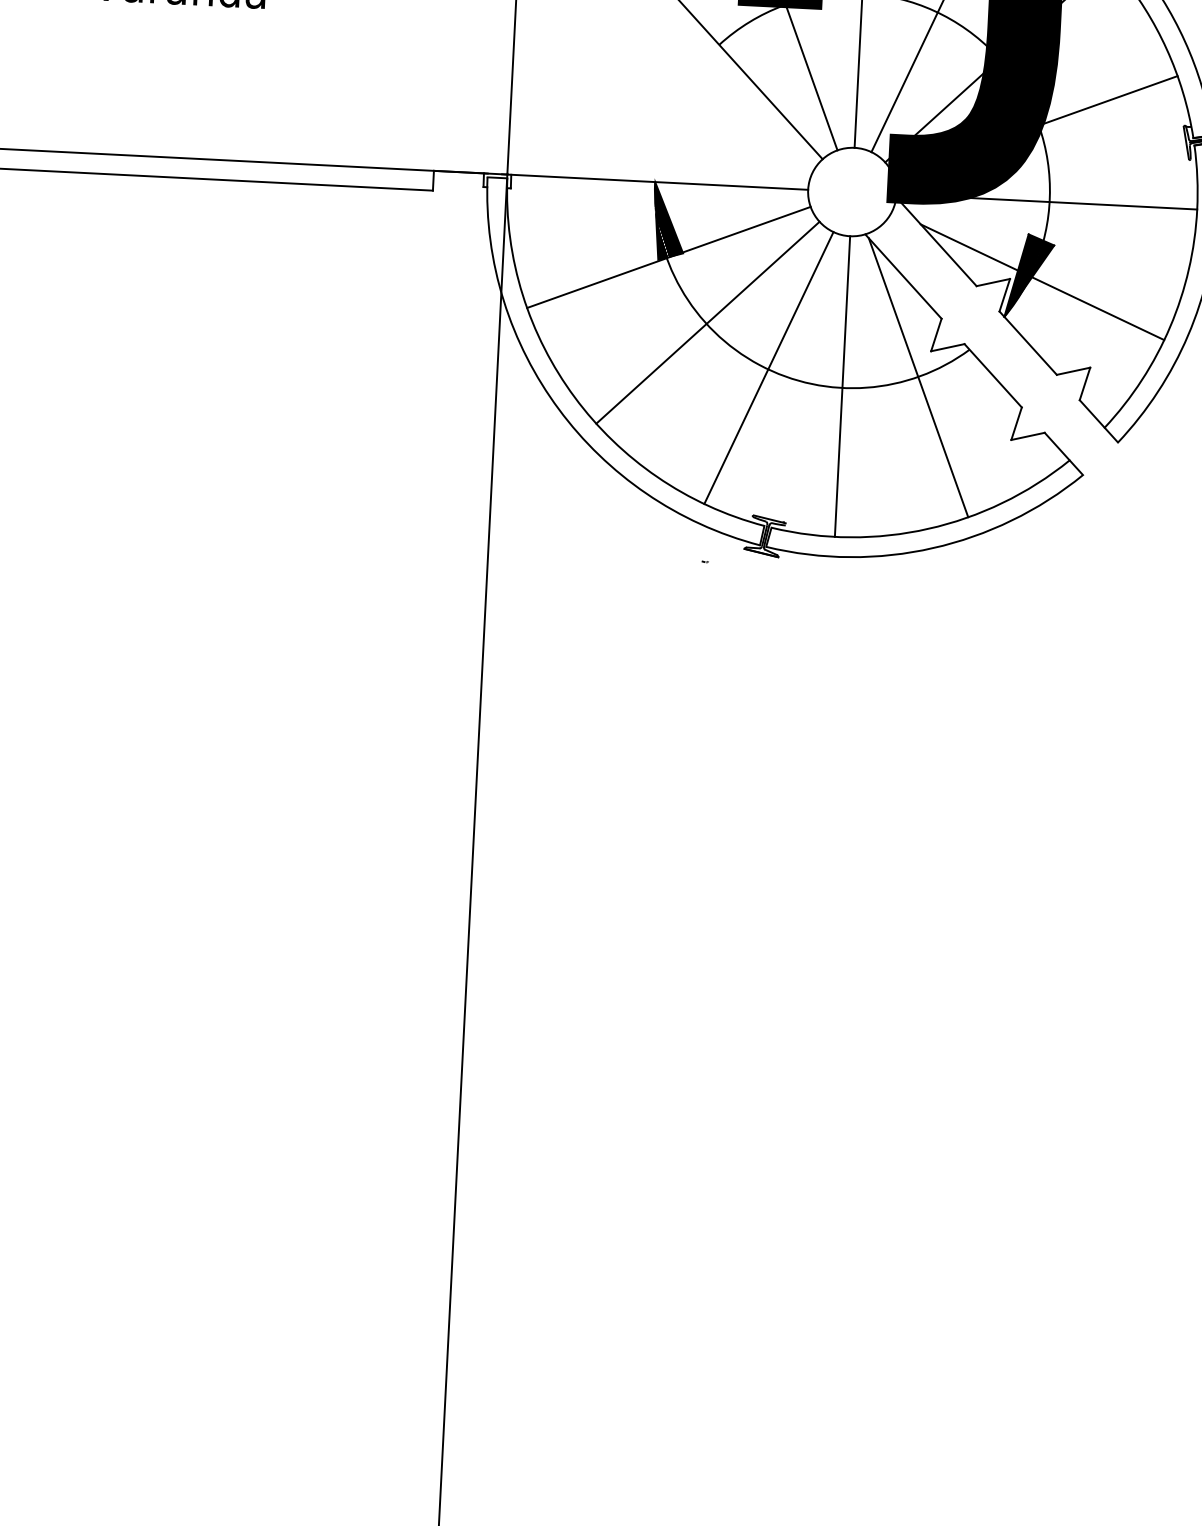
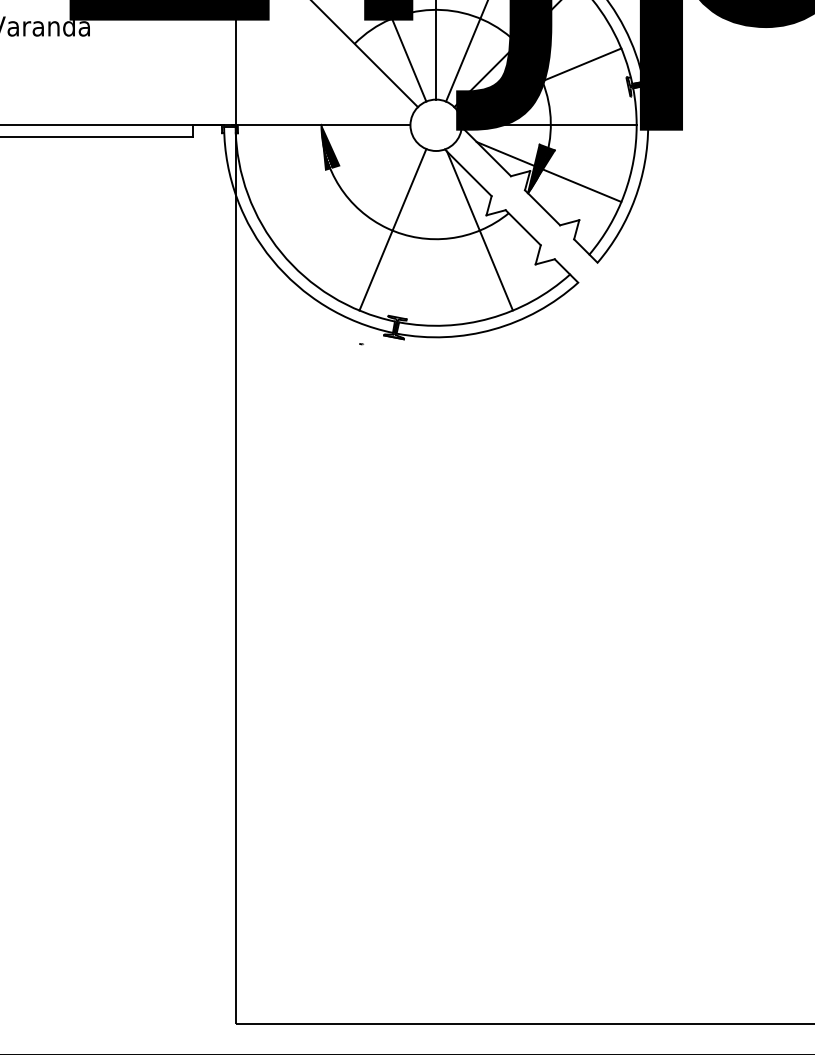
line: (668, 257) -> (331, 168), removed
line: (708, 323) -> (356, 205), removed
line: (843, 386) -> (436, 238), removed

